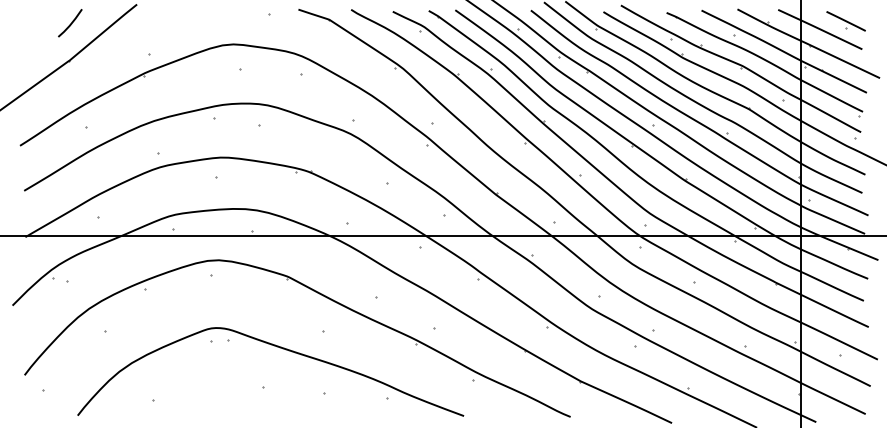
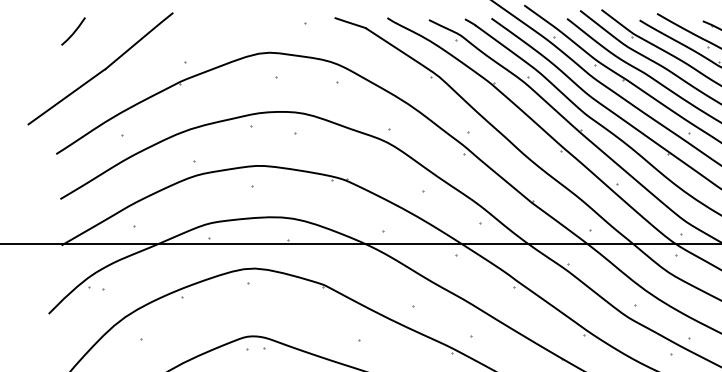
line: (70, 23) -> (73, 31), moved

